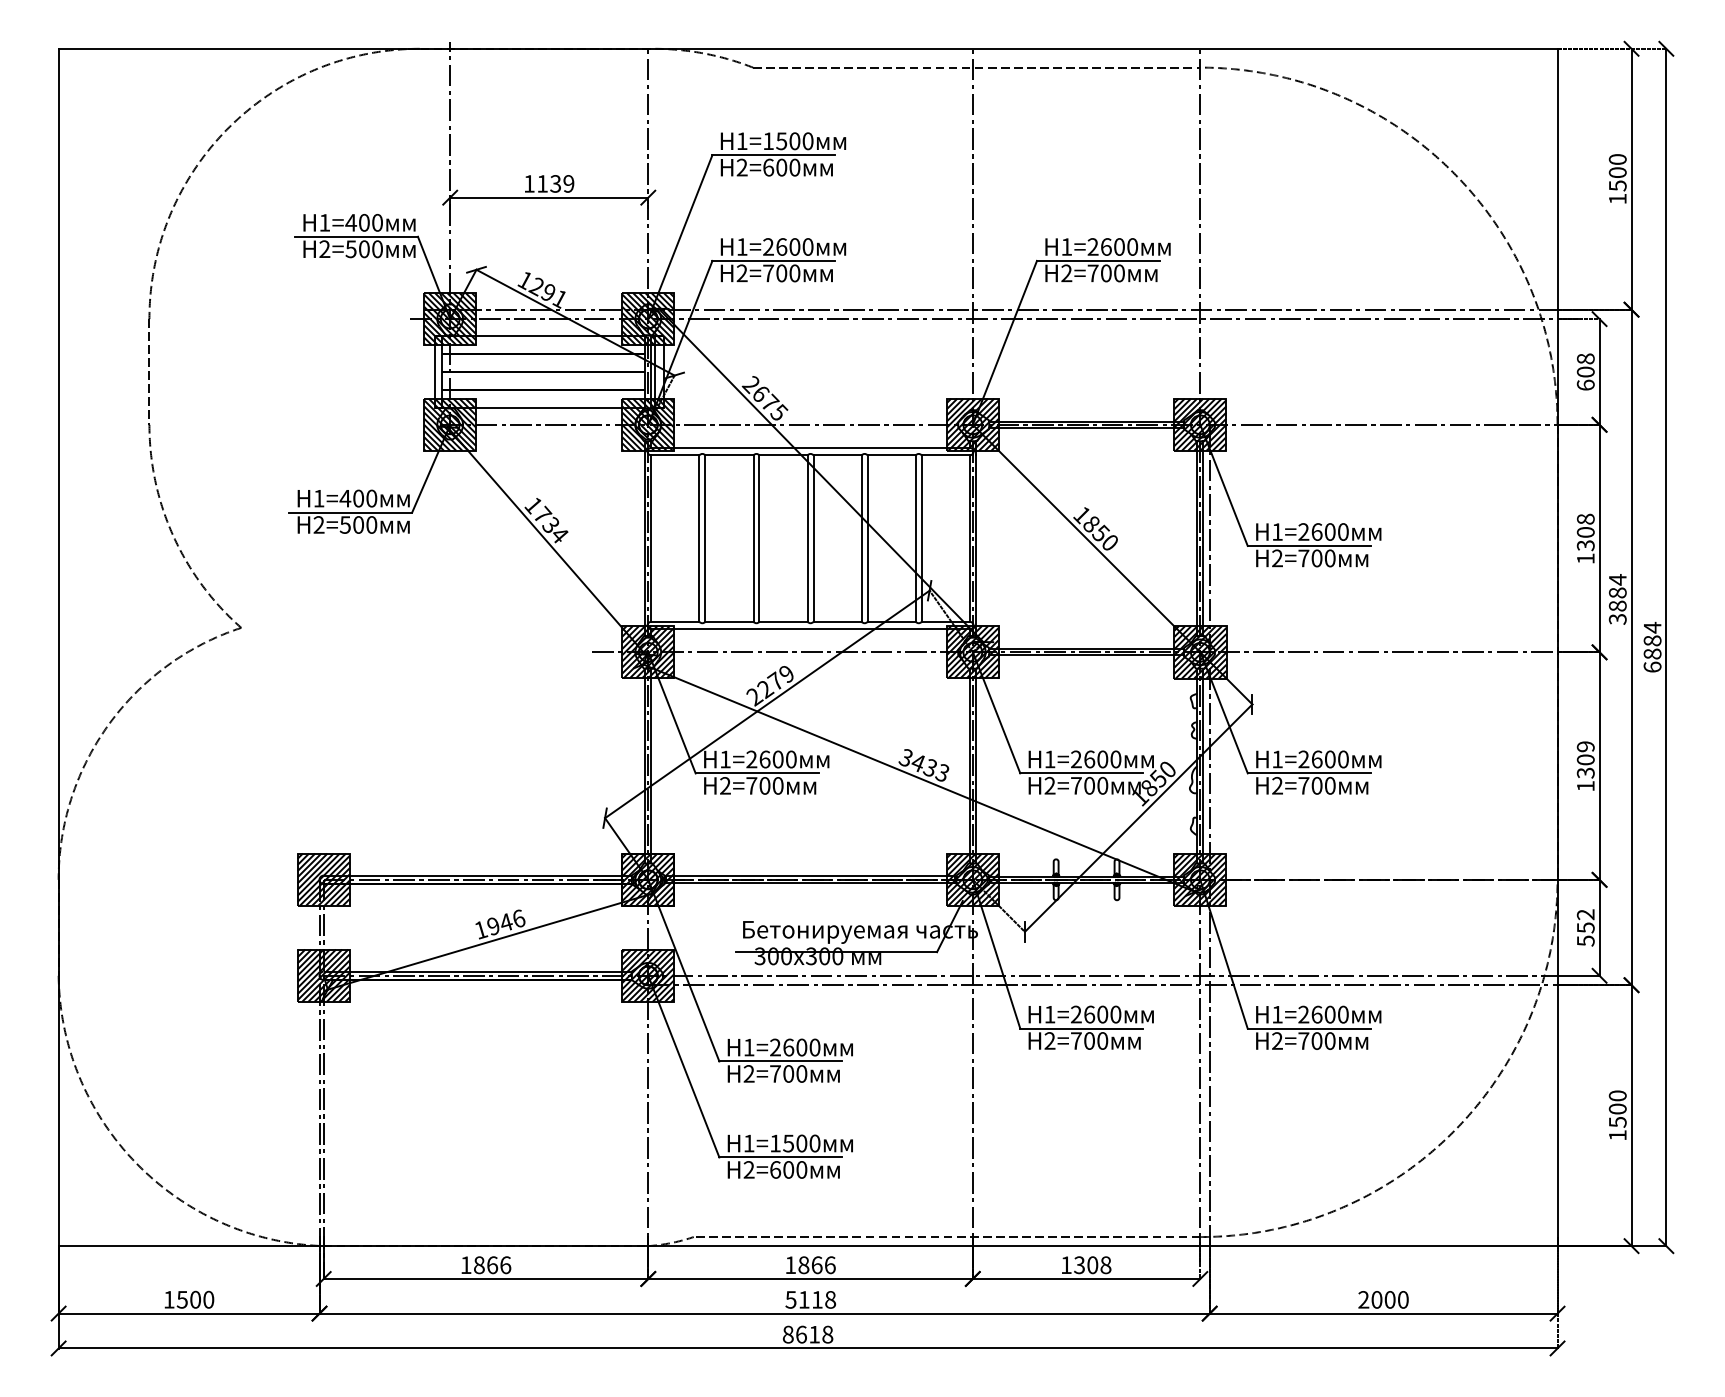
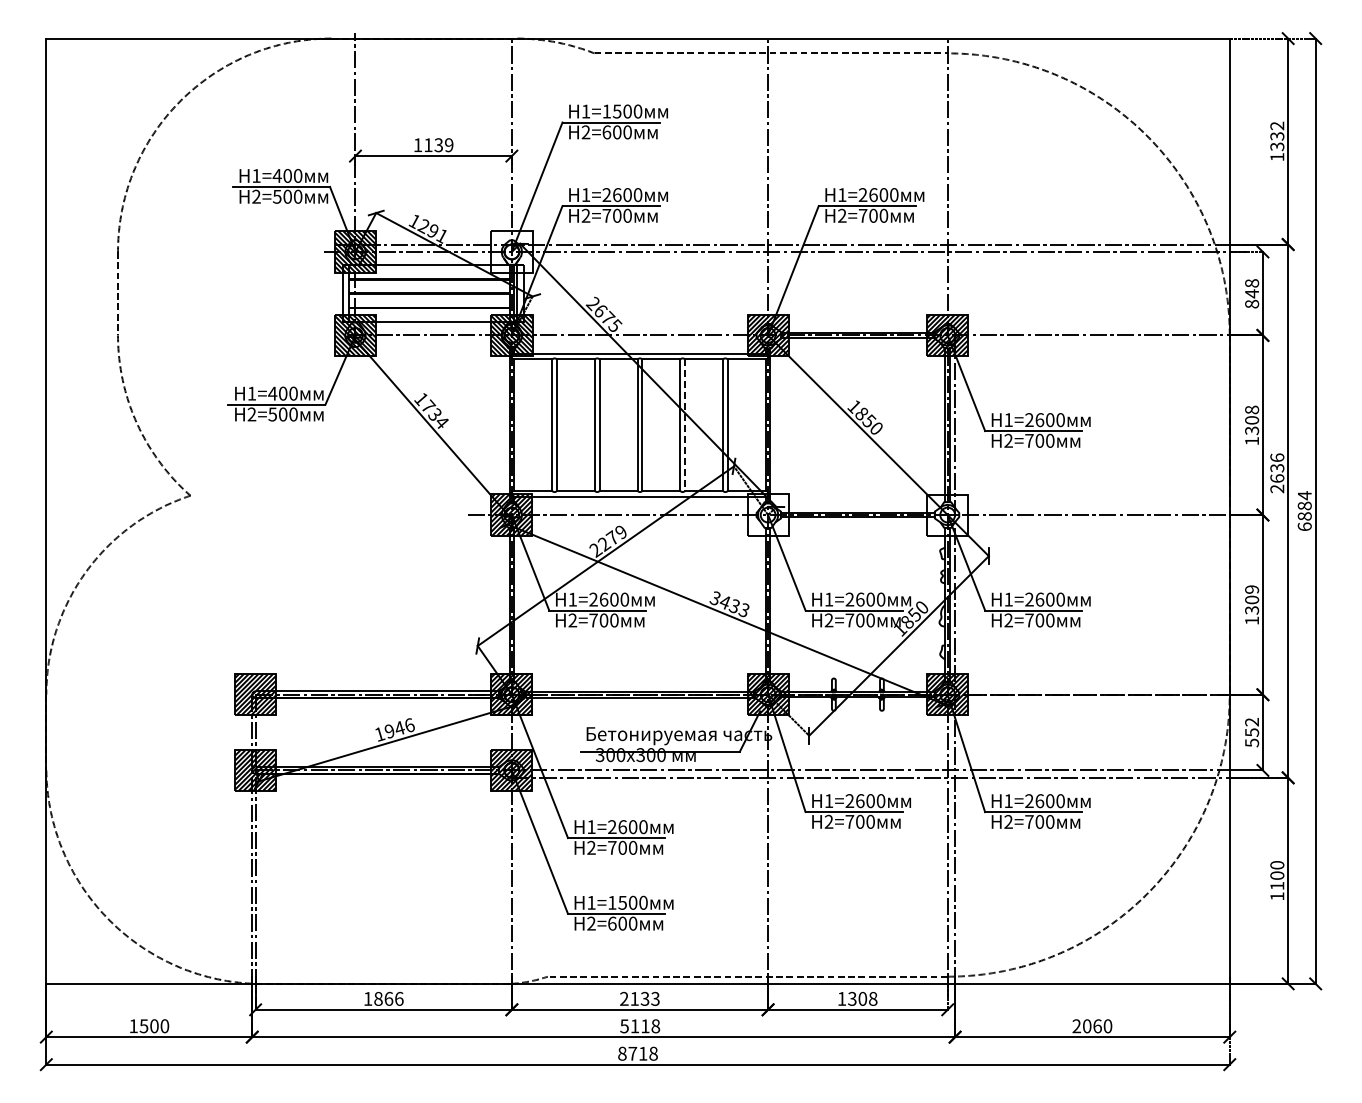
text: (1618, 171) -> (1277, 135), 1500 -> 1332
hatch: (647, 318) -> (511, 251), removed
text: (1586, 378) -> (1252, 298), 608 -> 848
line: (868, 538) -> (685, 425), solid -> dashed
text: (1618, 599) -> (1277, 473), 3884 -> 2636
hatch: (972, 651) -> (767, 514), removed
hatch: (1200, 651) -> (947, 514), removed
text: (1618, 1121) -> (1277, 885), 1500 -> 1100
text: (809, 1264) -> (639, 998), 1866 -> 2133
text: (1390, 1300) -> (1097, 1026), 2000 -> 2060
text: (801, 1334) -> (632, 1053), 8618 -> 8718

